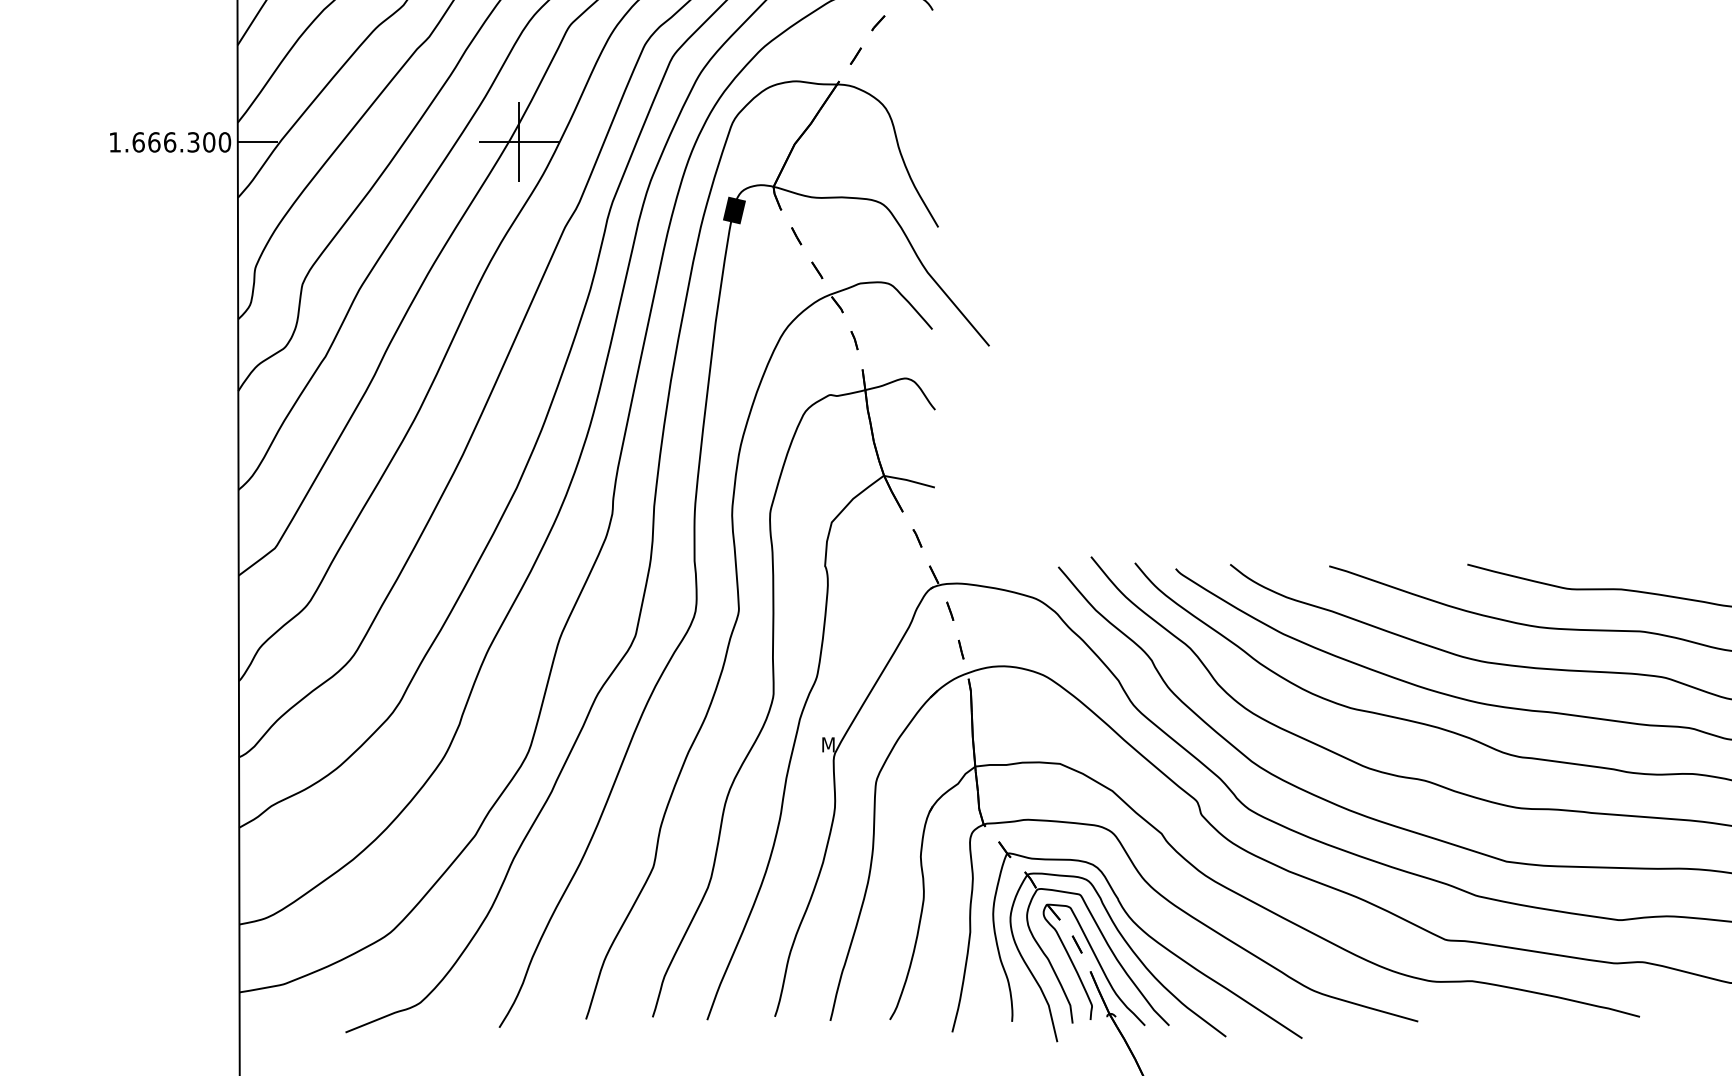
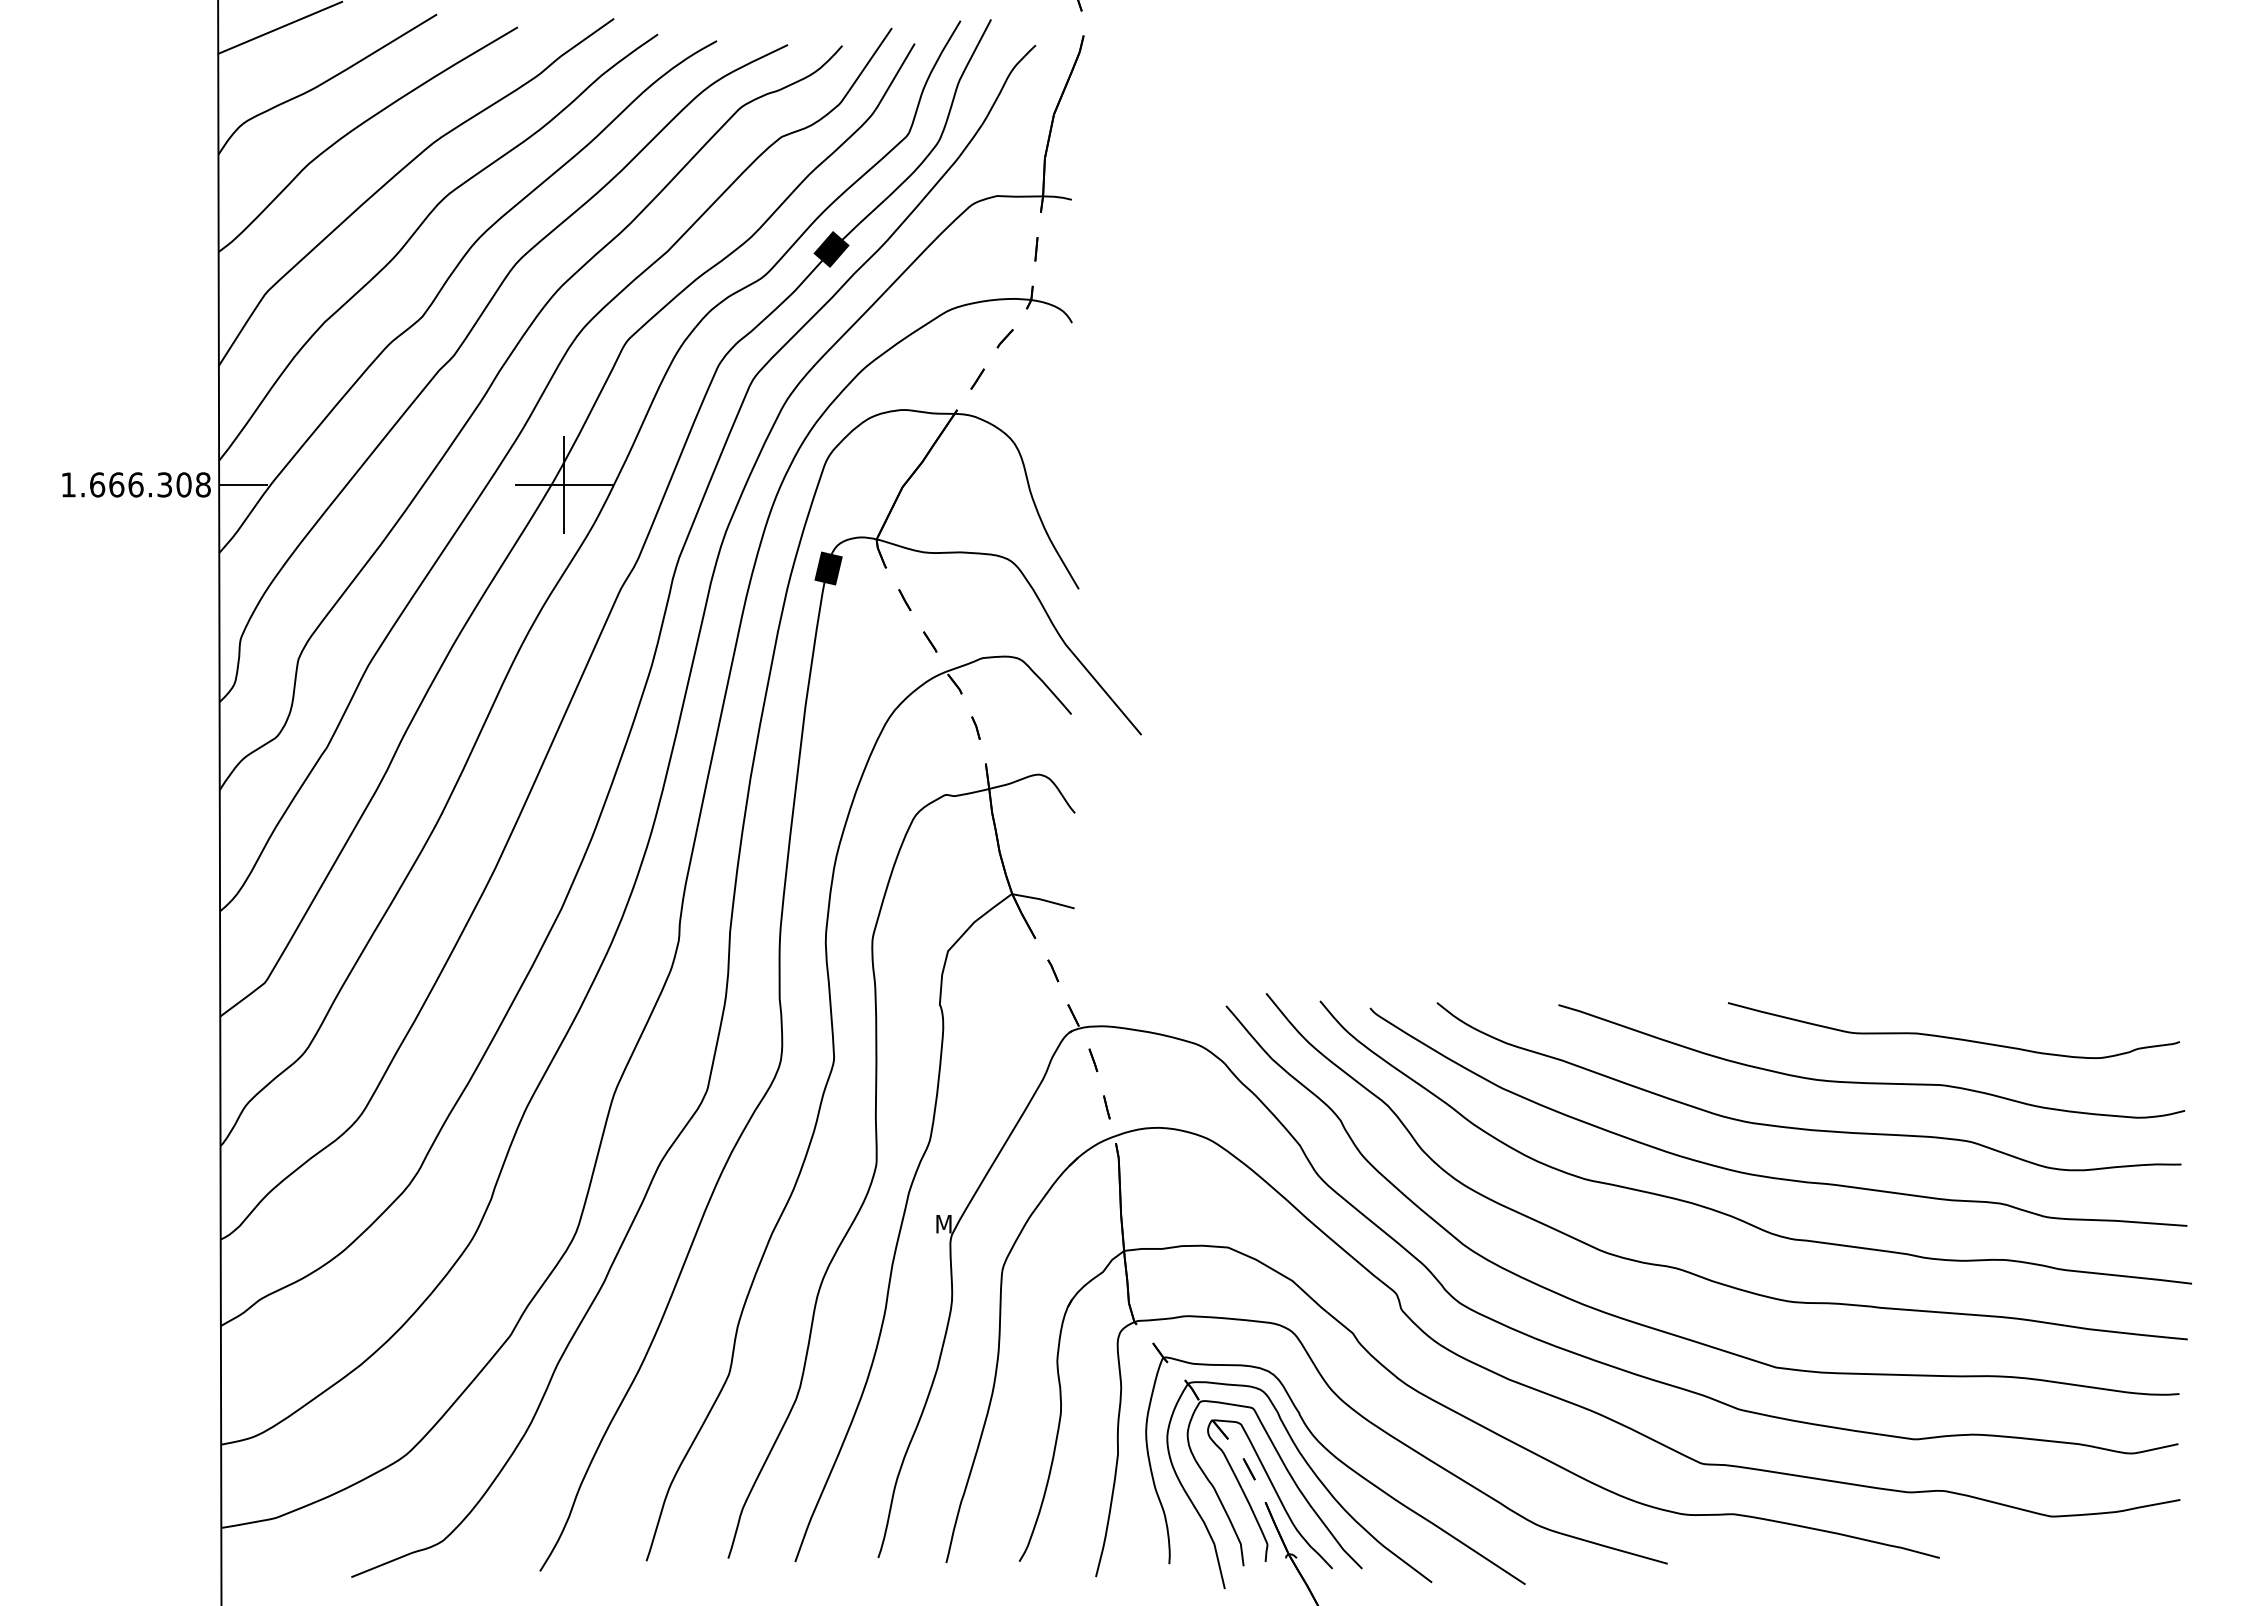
text: (224, 142) -> (202, 484), 1.666.300 -> 1.666.308

